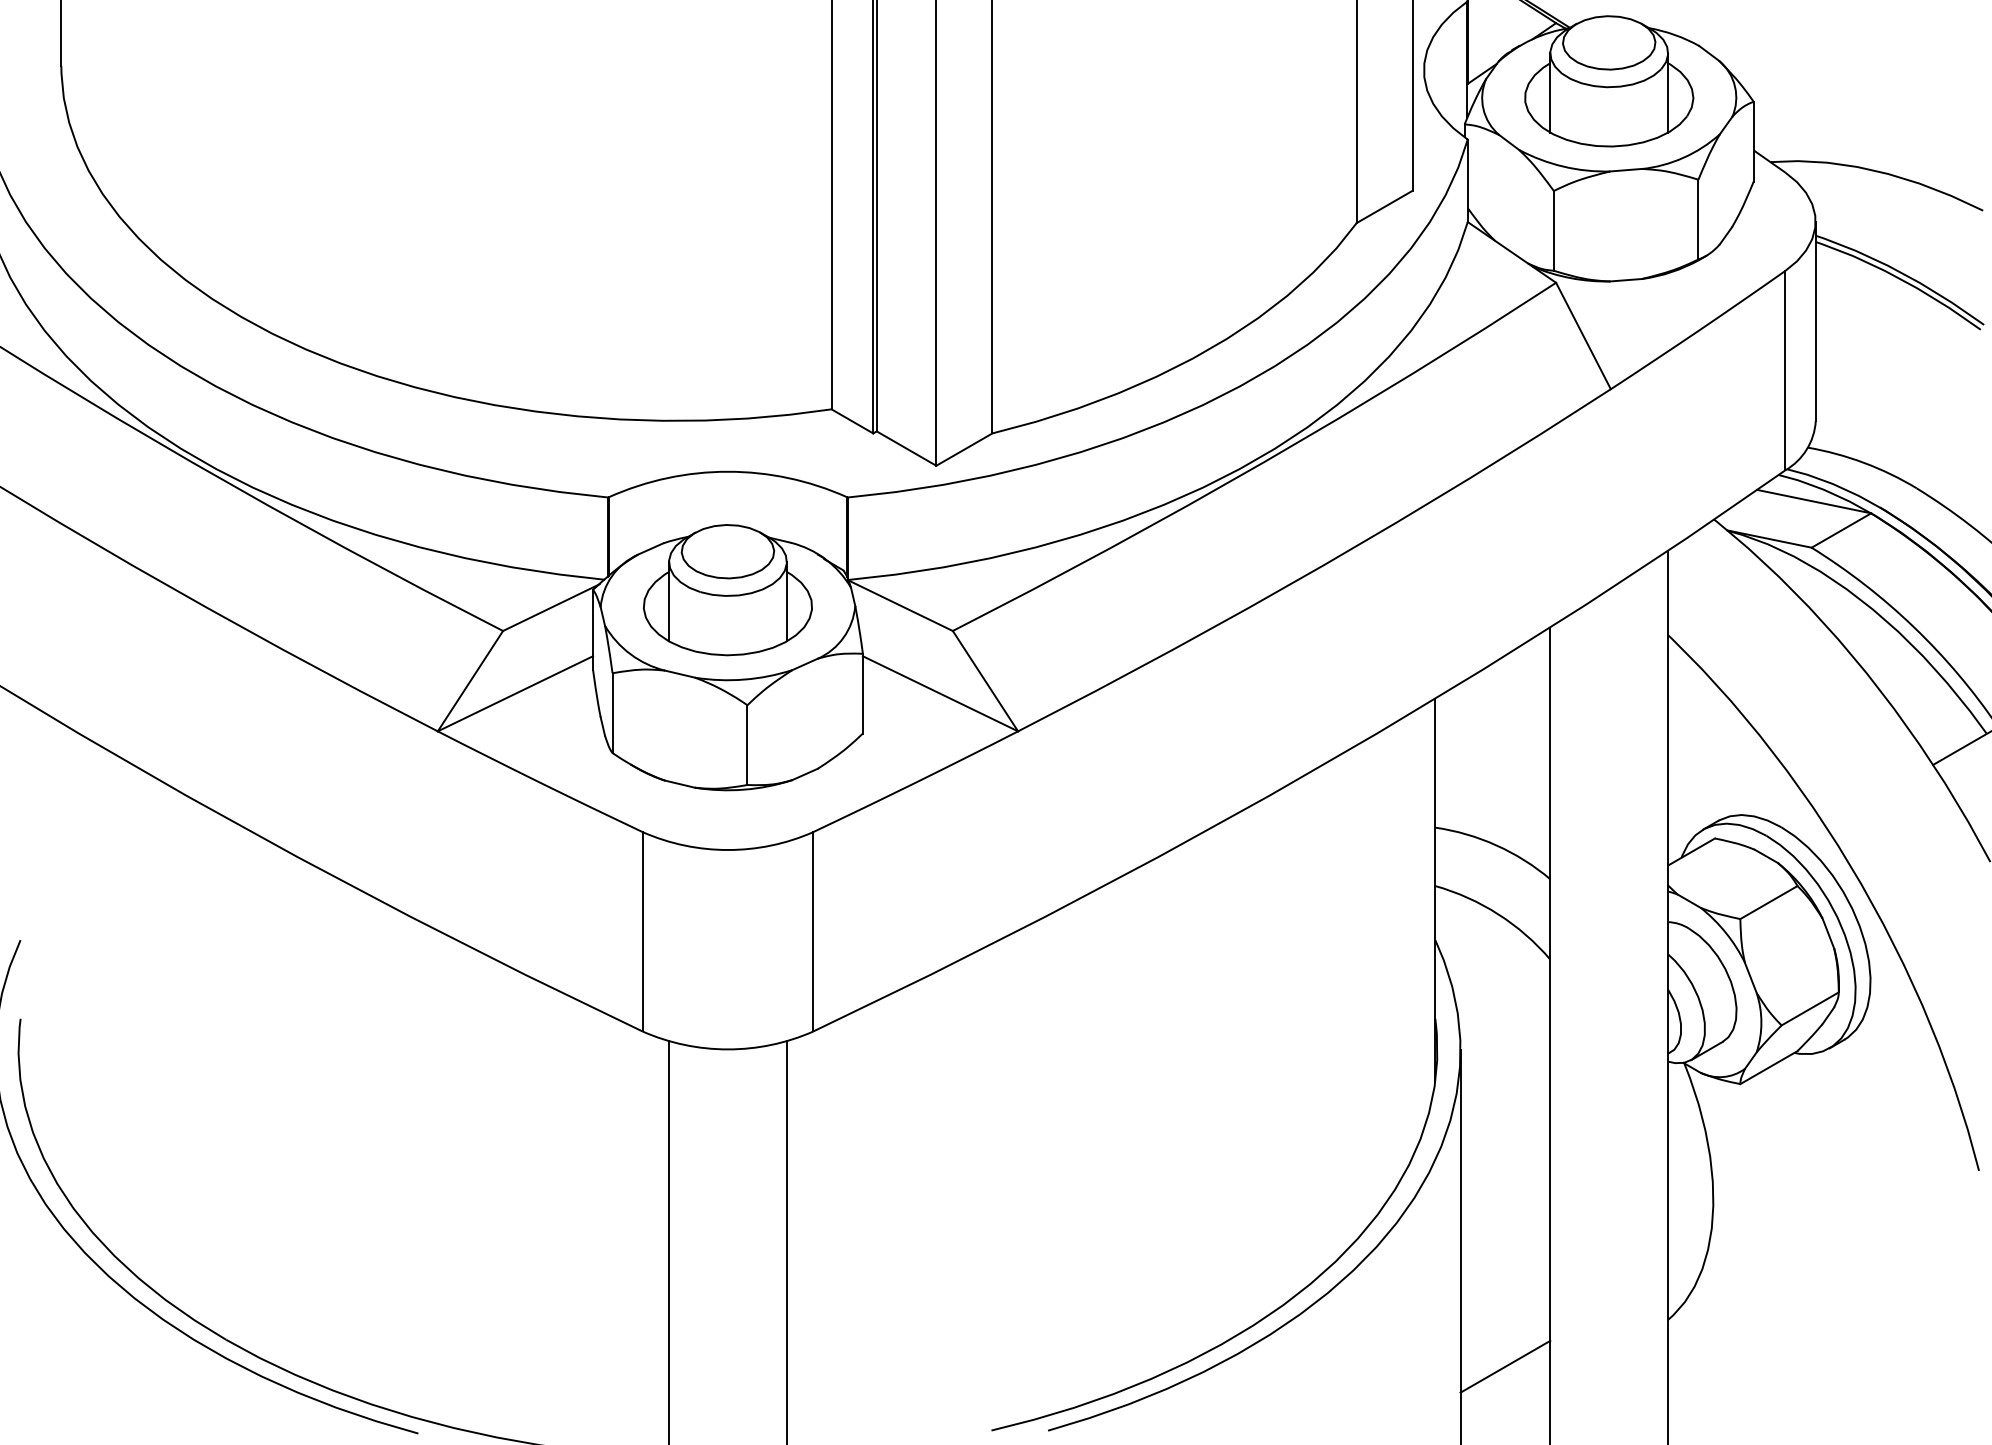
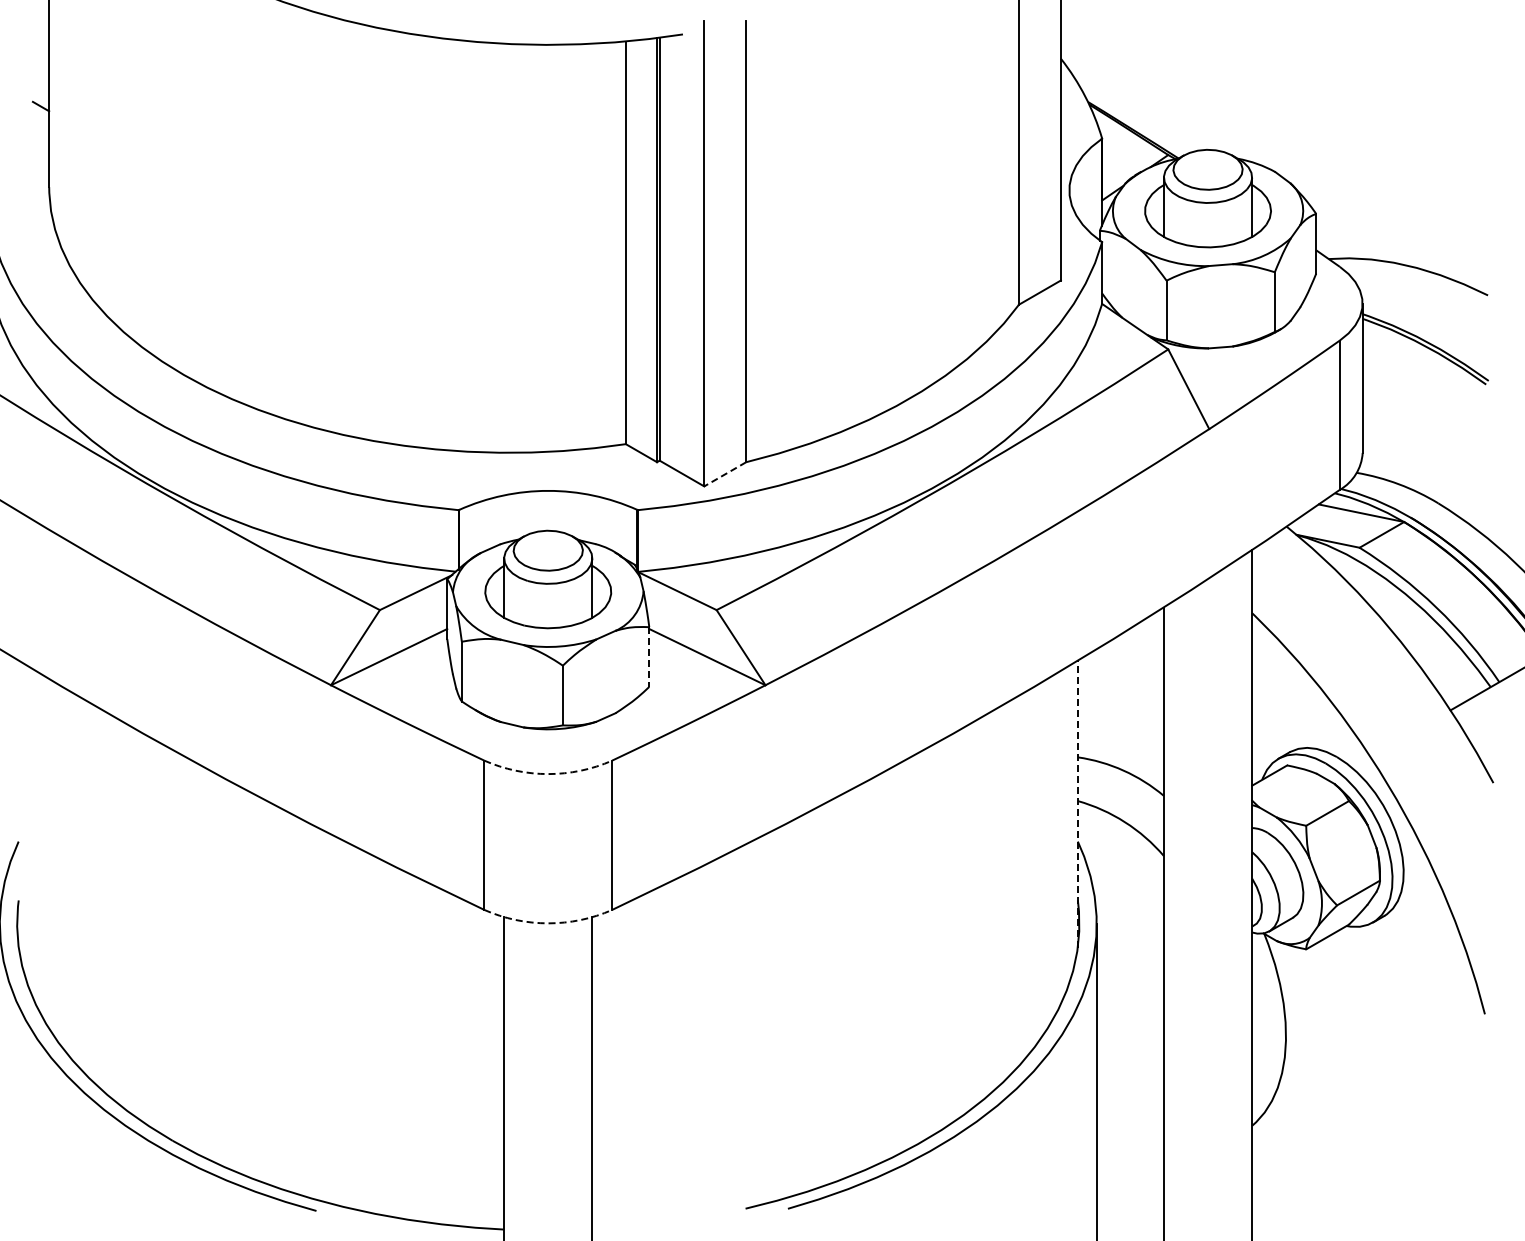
line: (963, 449) -> (724, 474), solid -> dashed
line: (863, 694) -> (649, 657), solid -> dashed
arc: (728, 850) -> (548, 774), solid -> dashed
line: (1434, 889) -> (1077, 803), solid -> dashed
arc: (728, 1049) -> (548, 923), solid -> dashed
line: (1504, 1366) -> (1129, 1160), removed

